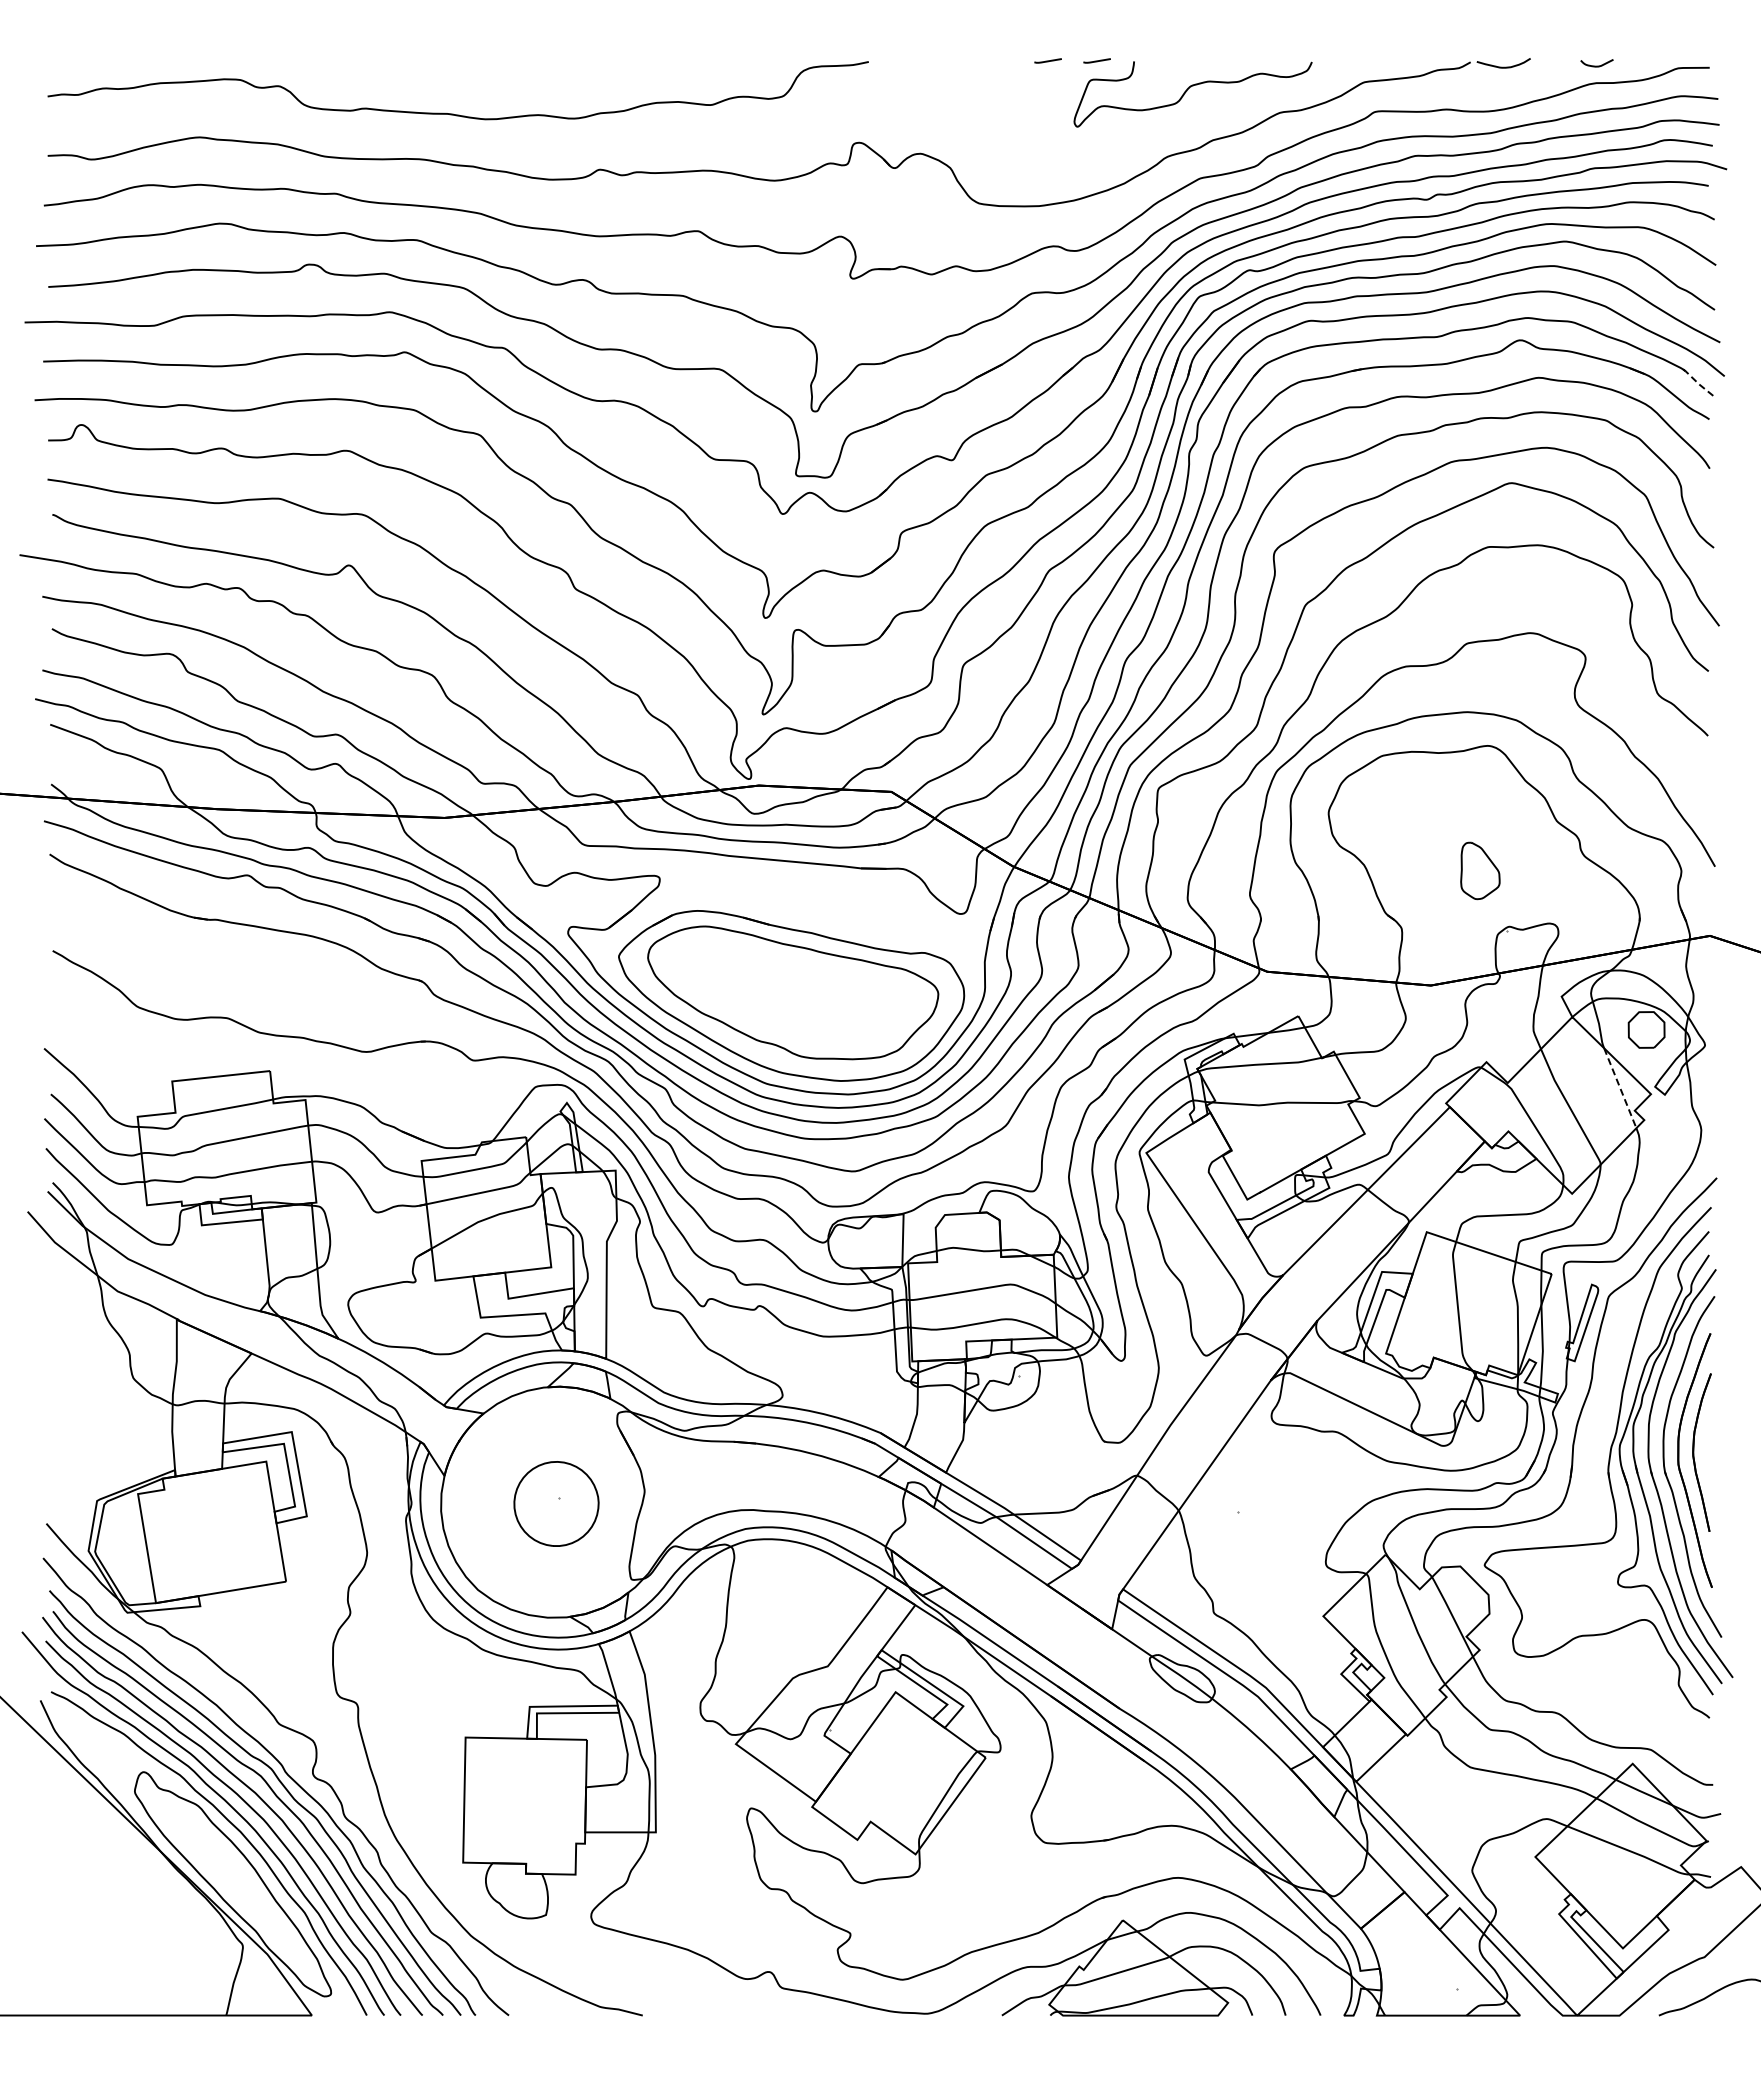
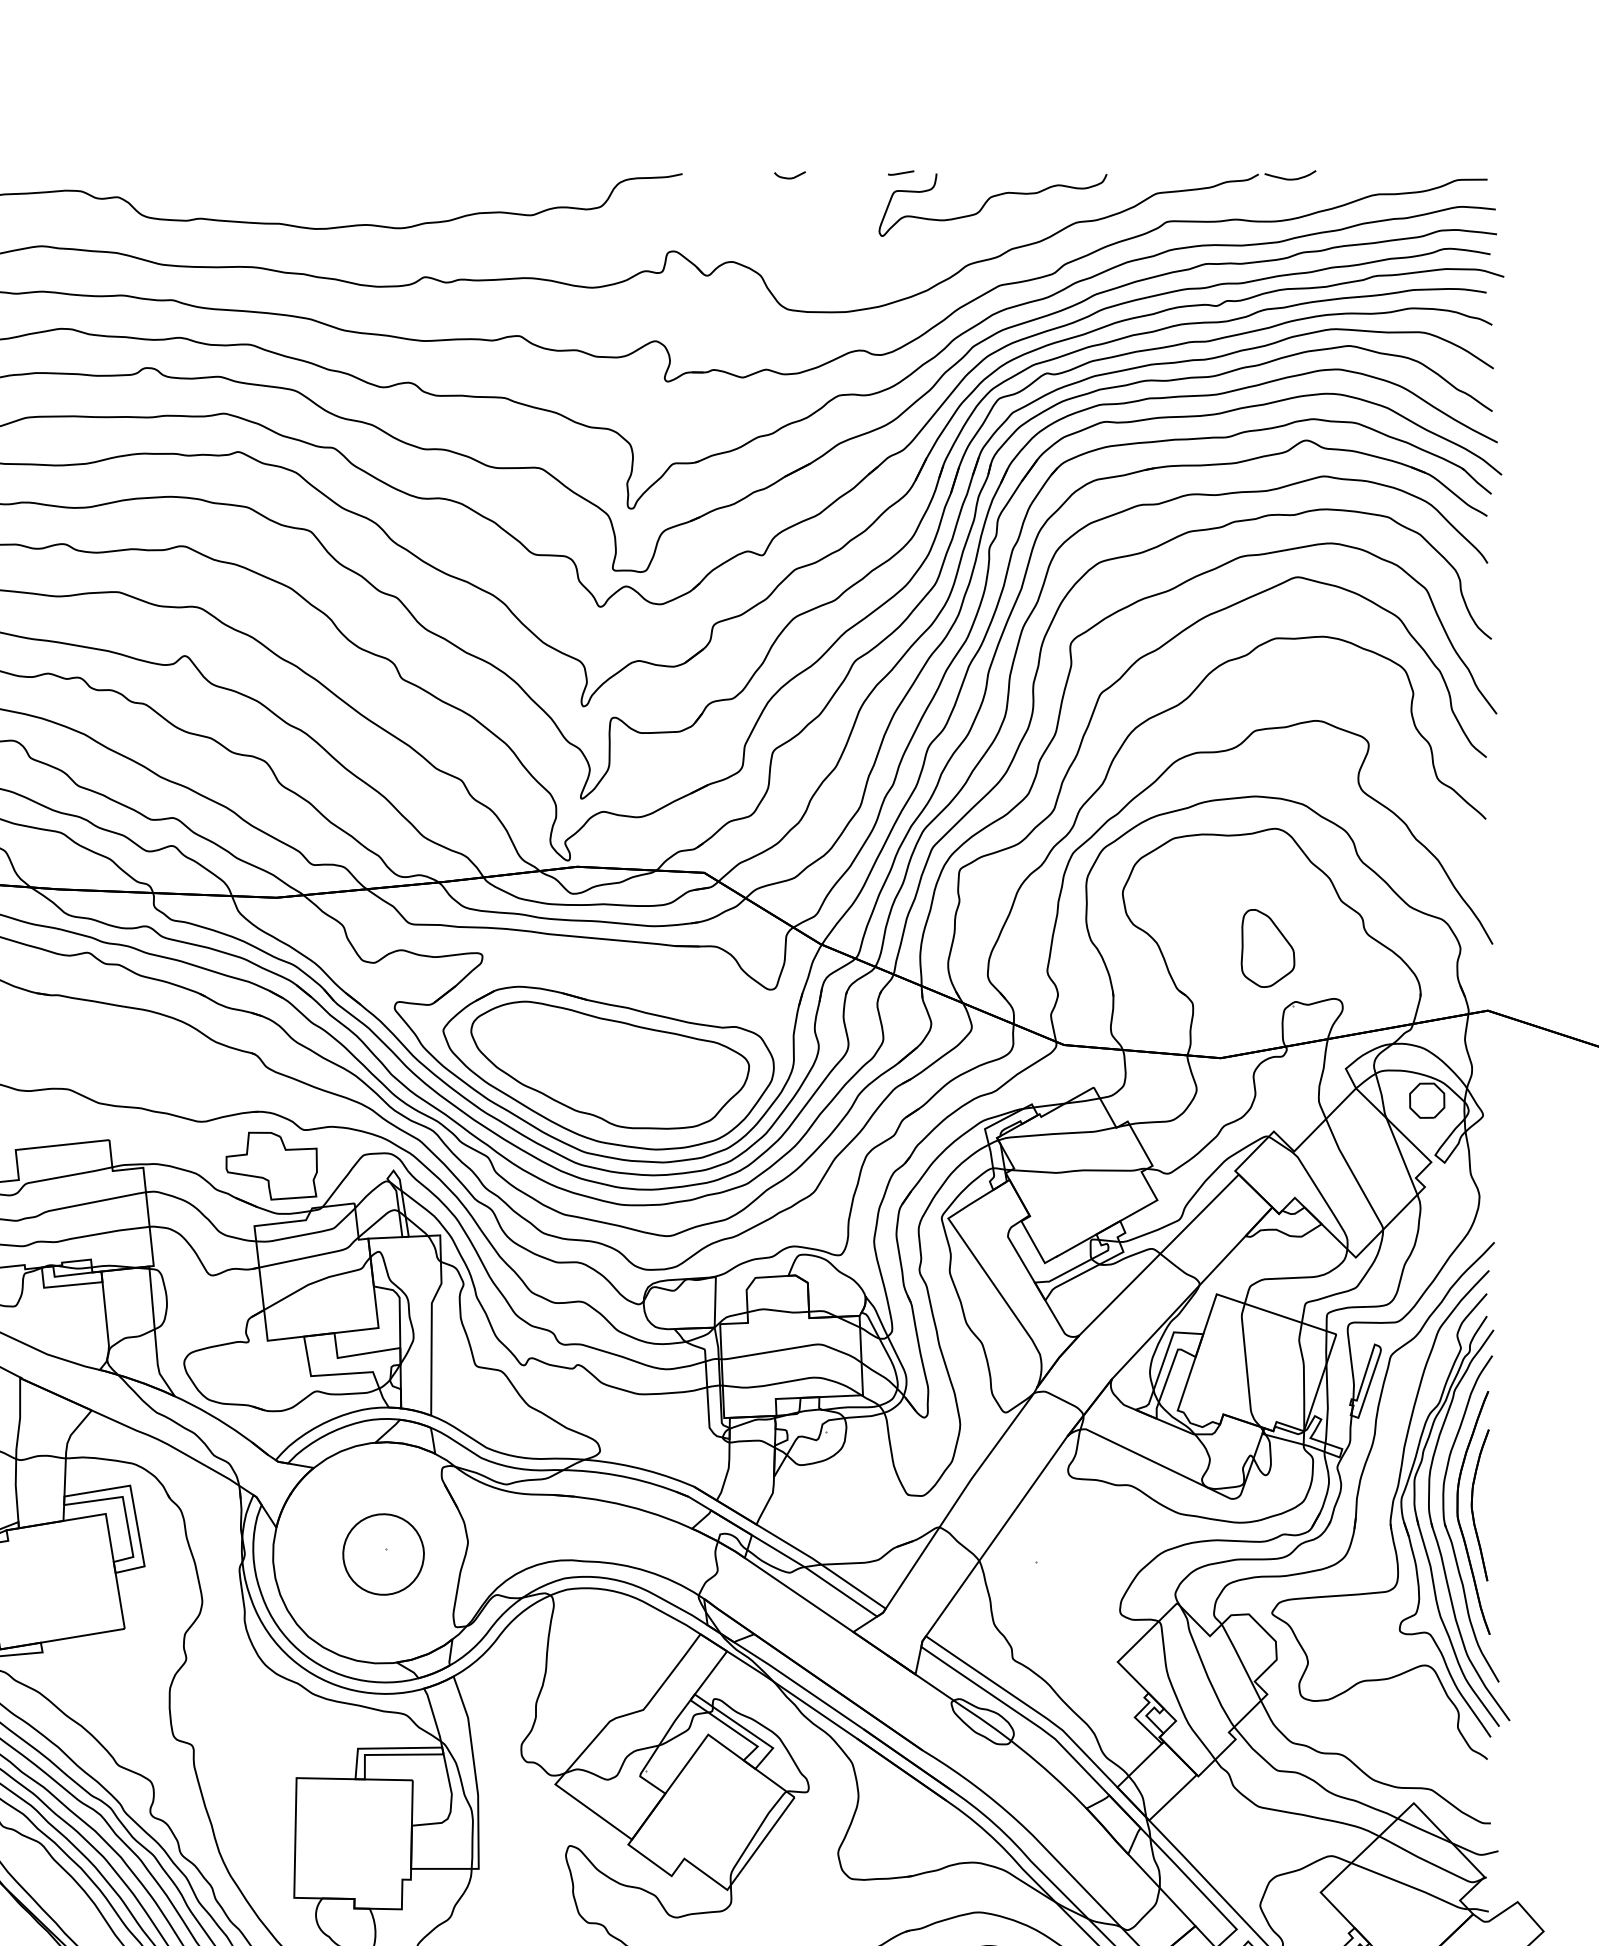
line: (1047, 60) -> (853, 172), removed
curve: (1596, 65) -> (789, 177), moved
line: (1697, 383) -> (1475, 481), dashed -> solid
part: (1480, 870) -> (1268, 948), size x1.43
line: (1620, 1088) -> (1402, 1156), dashed -> solid
part: (439, 1098) -> (271, 1166), added

